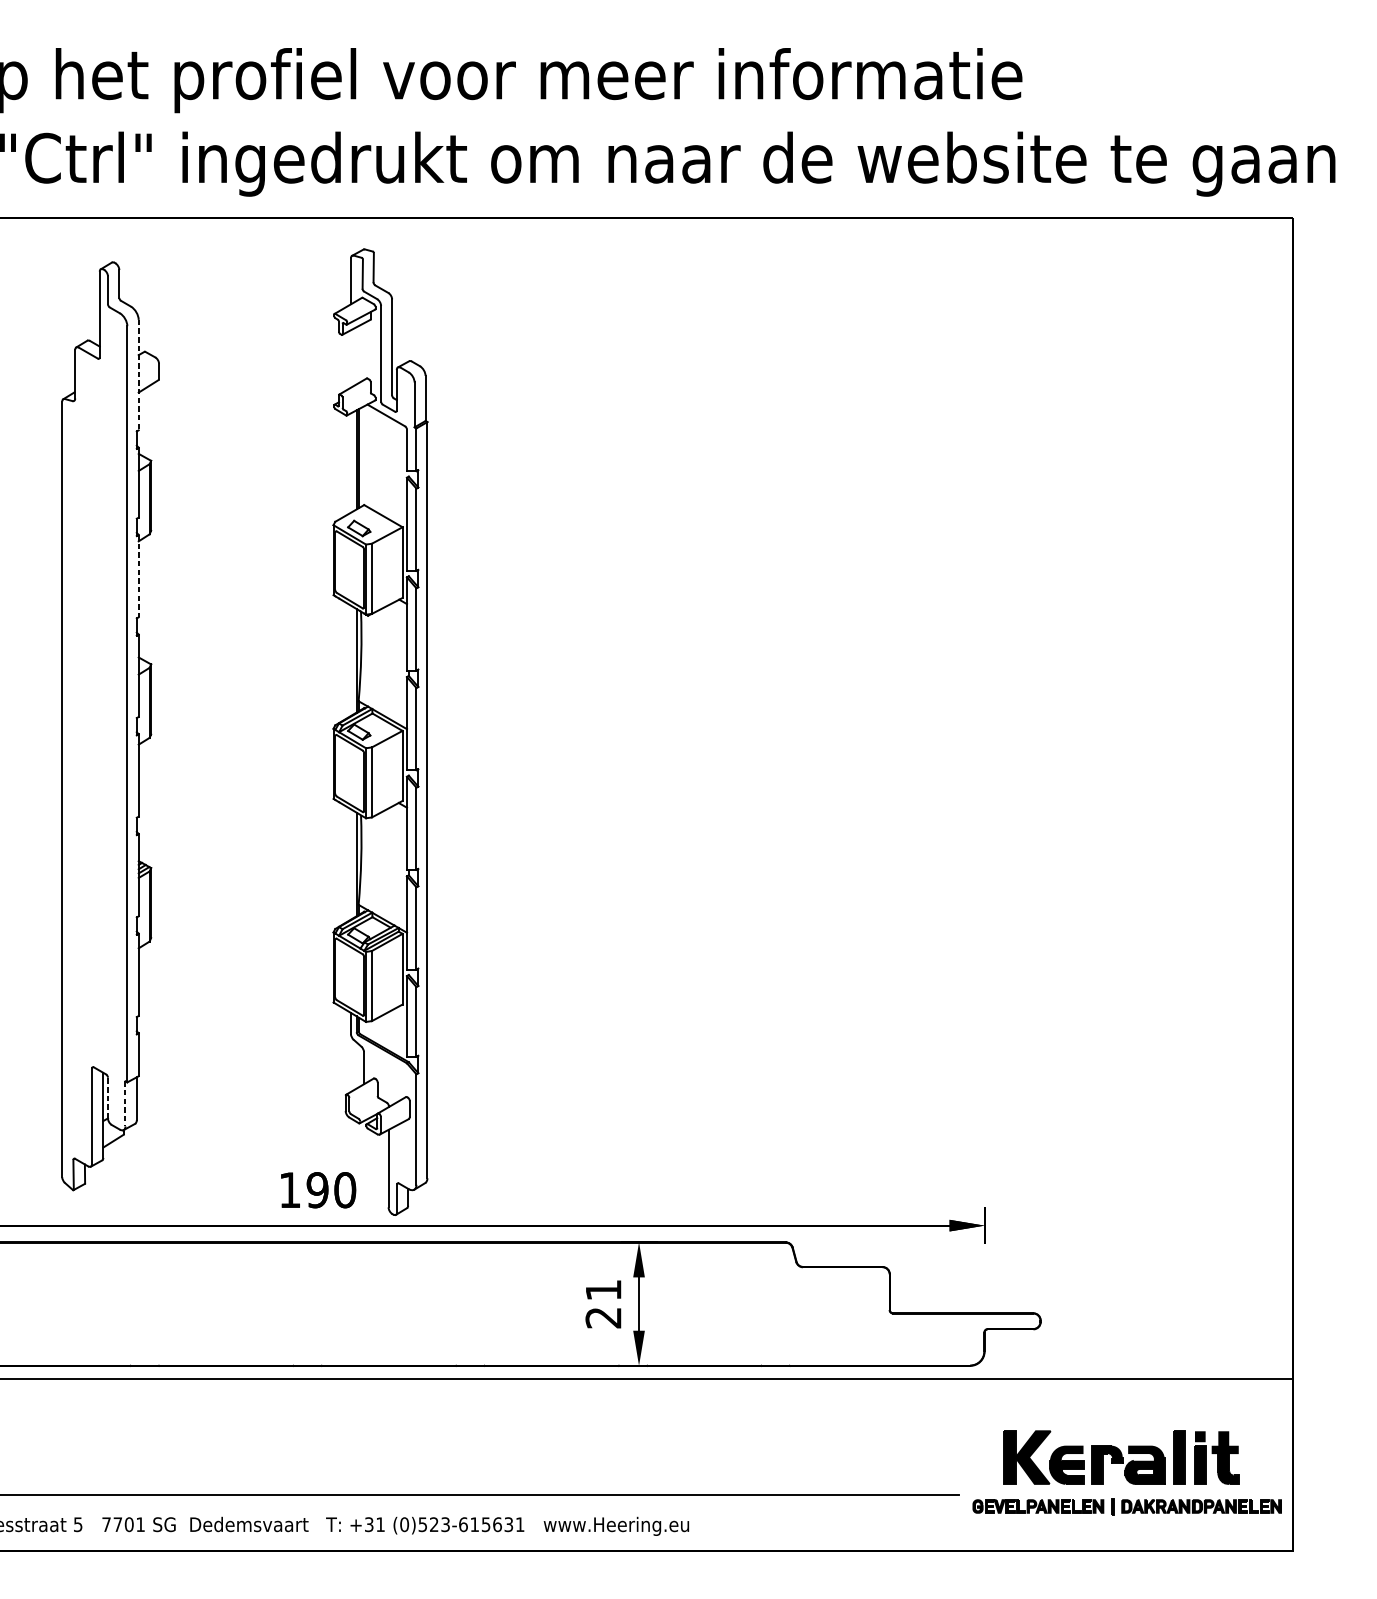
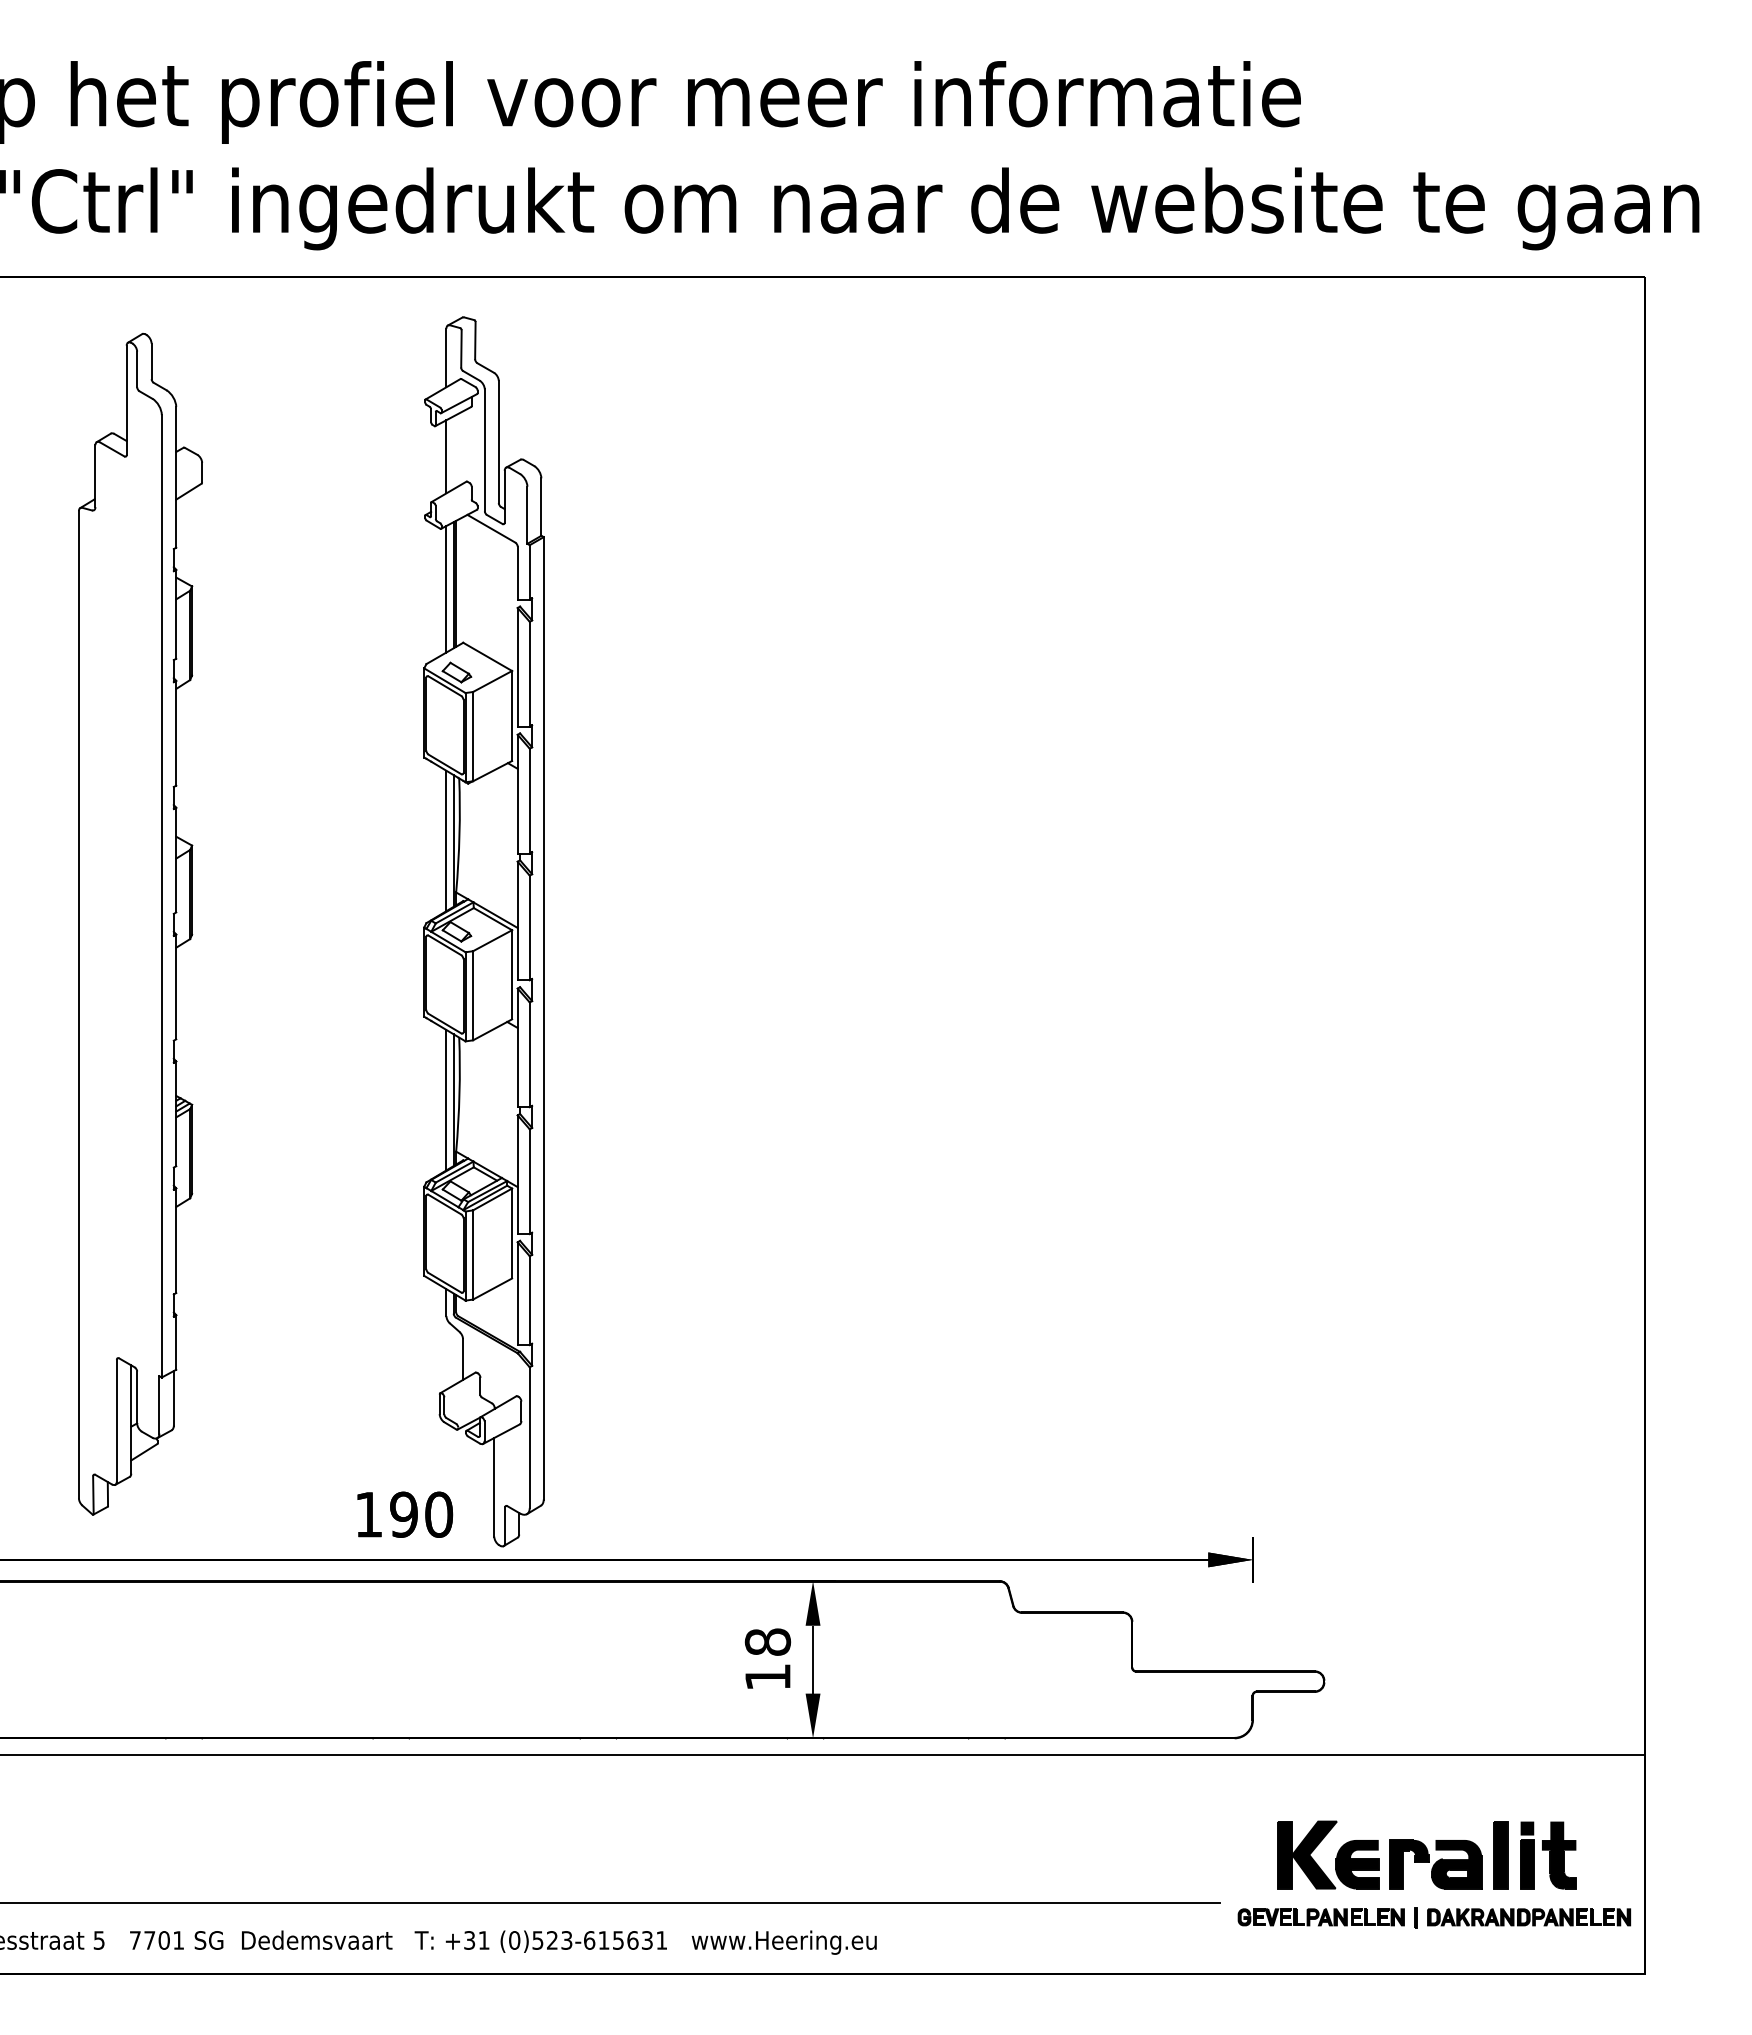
line: (351, 358) -> (446, 456), added
line: (138, 375) -> (176, 477), dashed -> solid
line: (351, 463) -> (446, 589), added
line: (138, 576) -> (176, 733), dashed -> solid
line: (351, 660) -> (446, 840), added
line: (351, 863) -> (446, 1099), added
line: (108, 1098) -> (137, 1397), dashed -> solid
line: (125, 1103) -> (159, 1404), dashed -> solid
text: (603, 1303) -> (767, 1659), 21 -> 18

